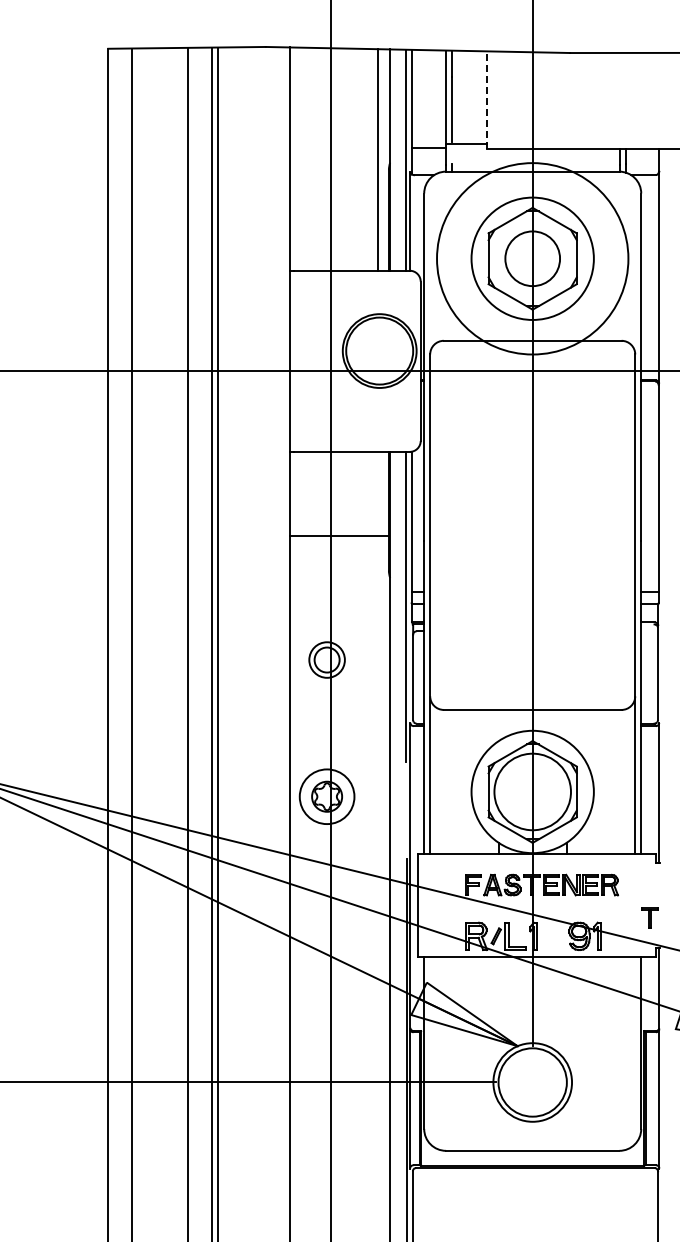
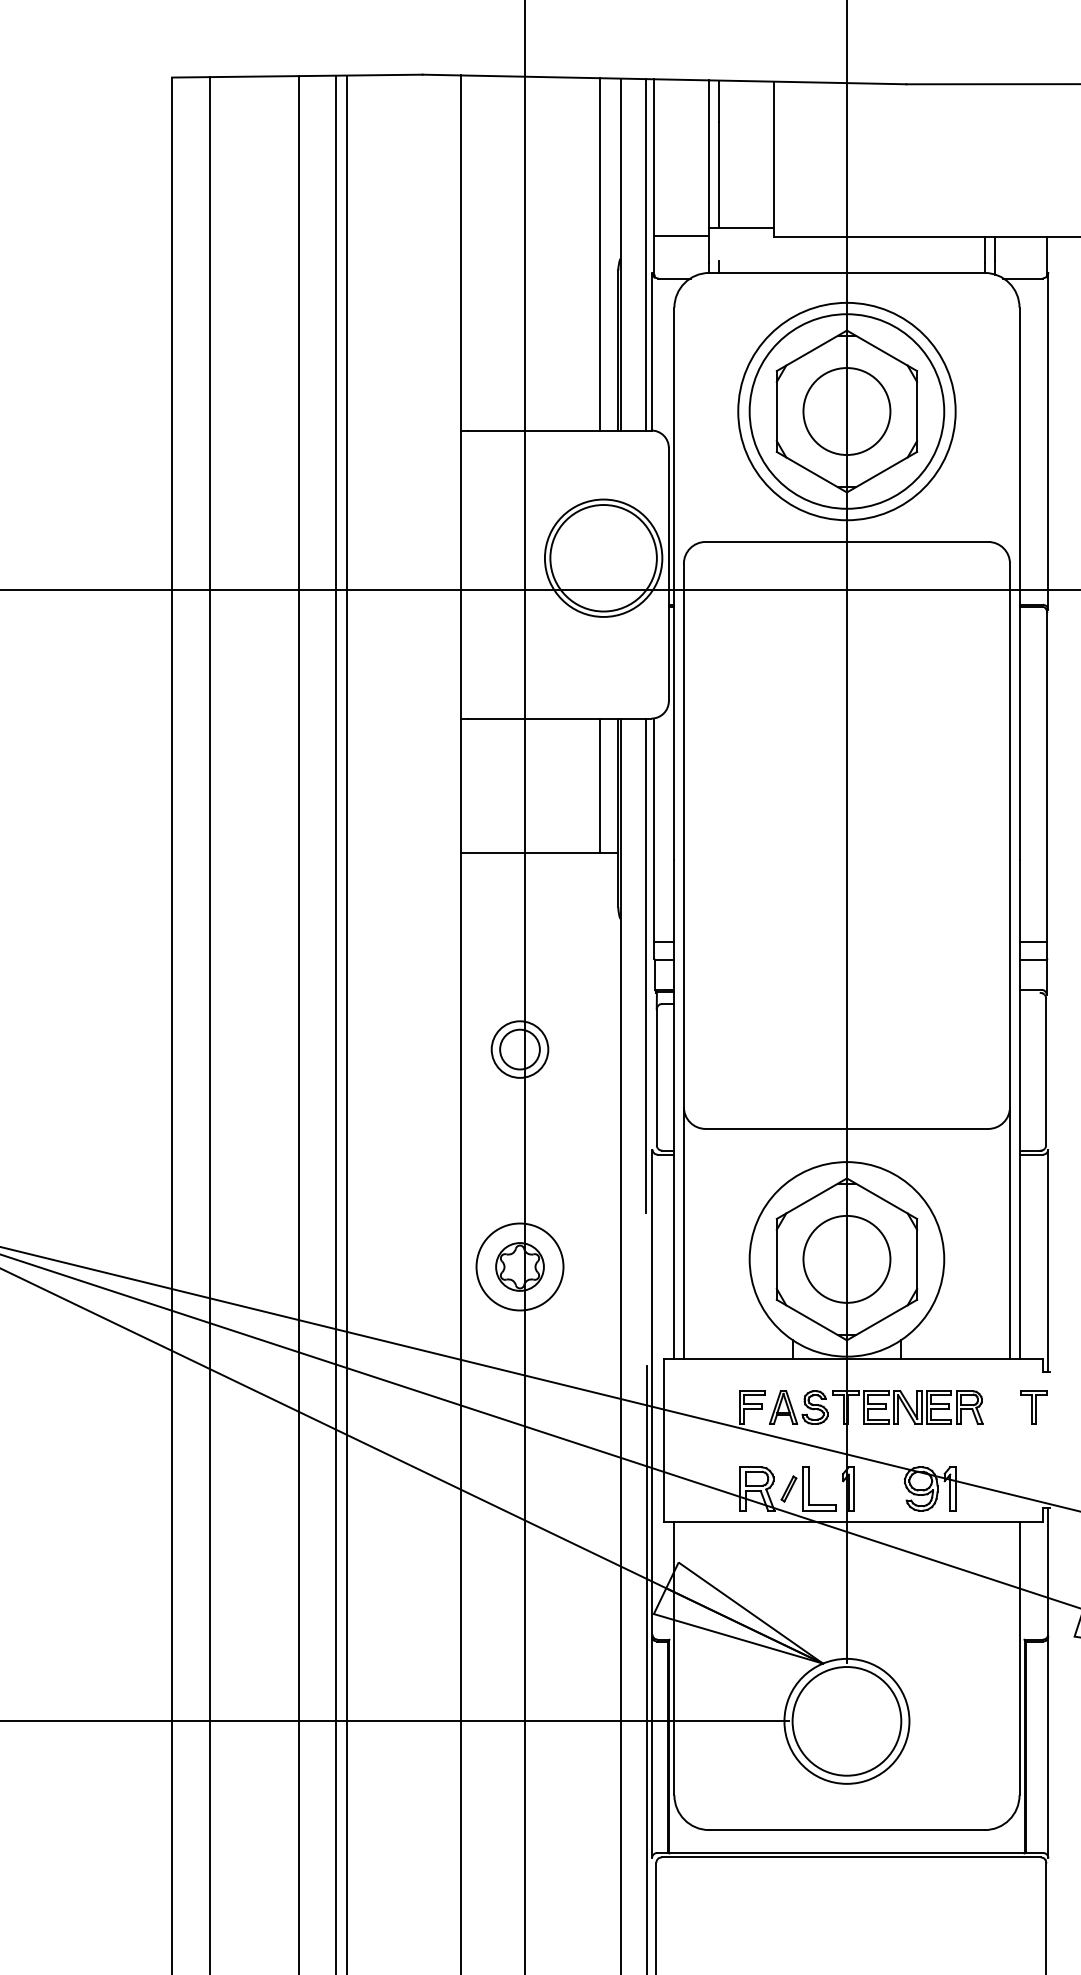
line: (486, 100) -> (773, 159), dashed -> solid
circle: (532, 258) -> (846, 411), size x0.71
line: (377, 493) -> (600, 784), added
circle: (532, 791) -> (846, 1258), size x0.71
part: (649, 917) -> (1032, 1406), moved

